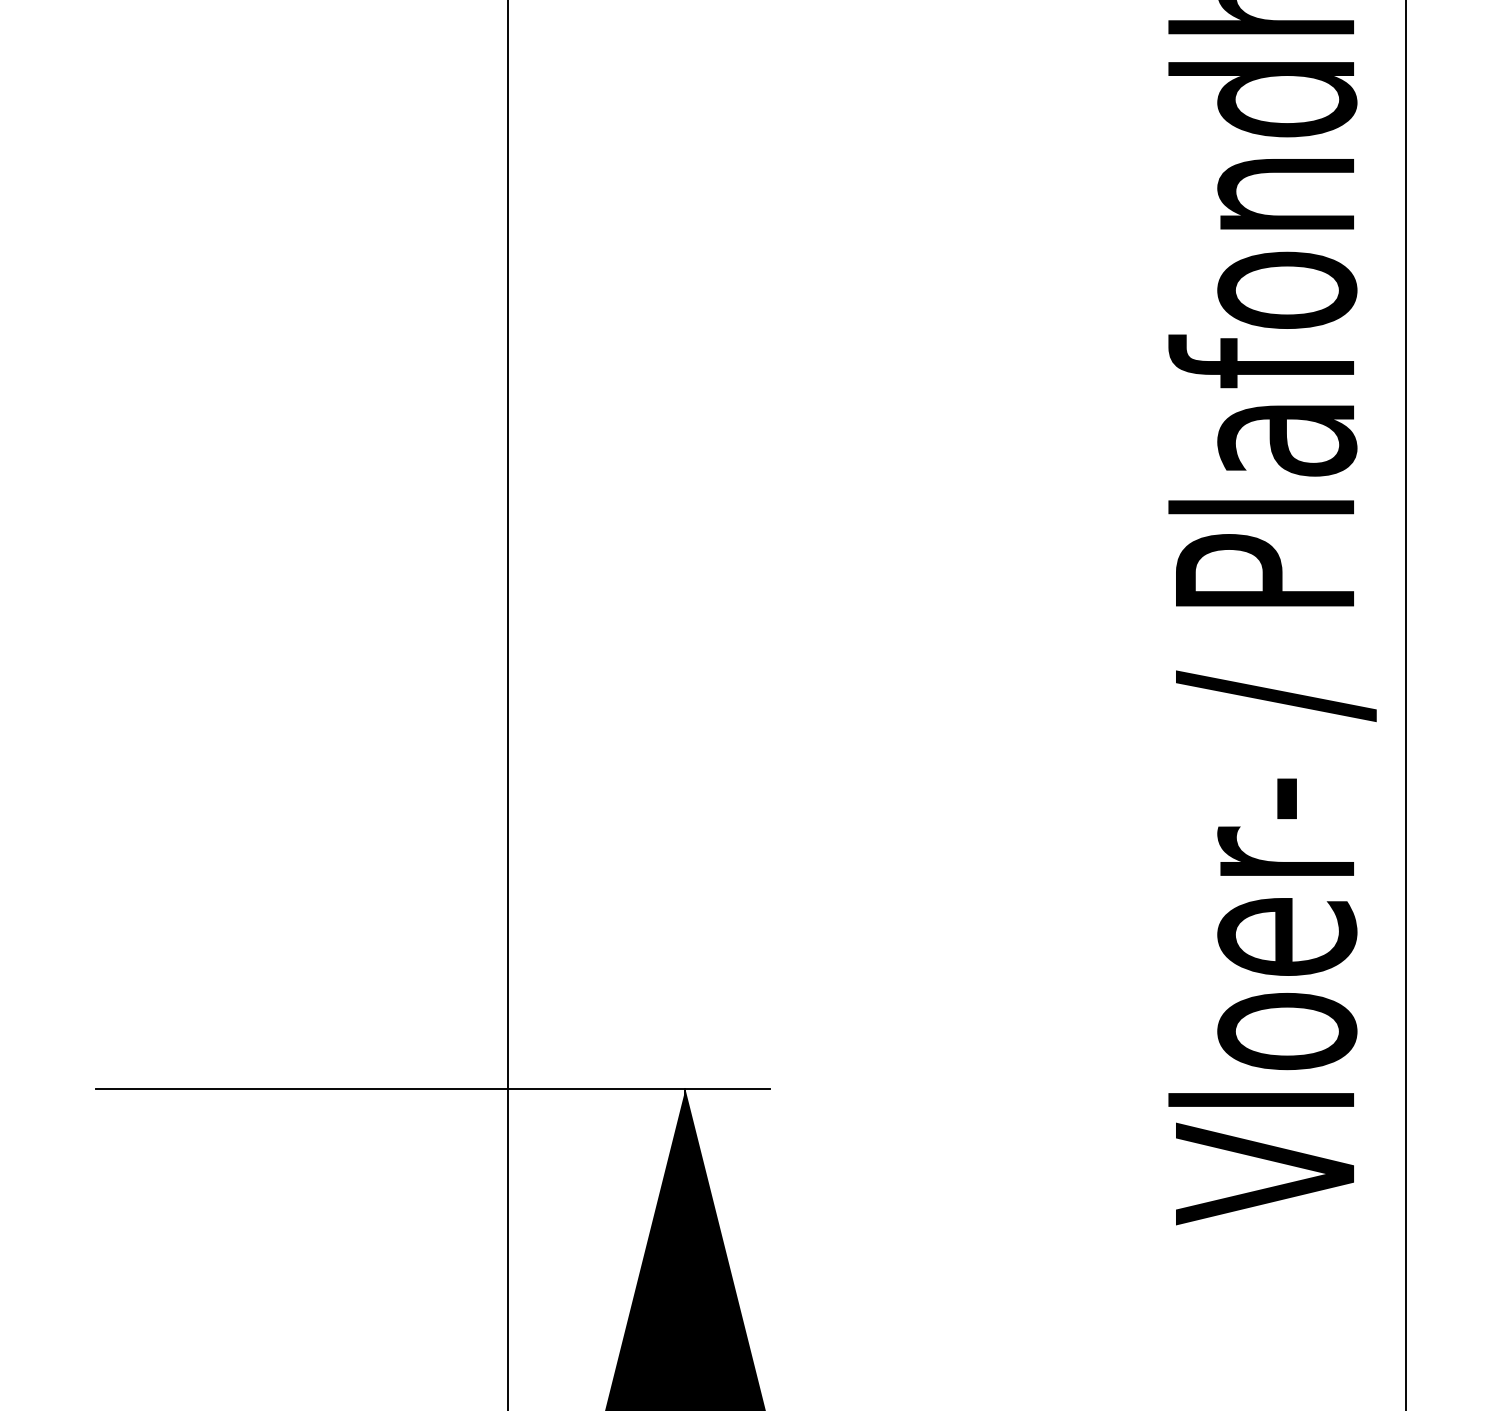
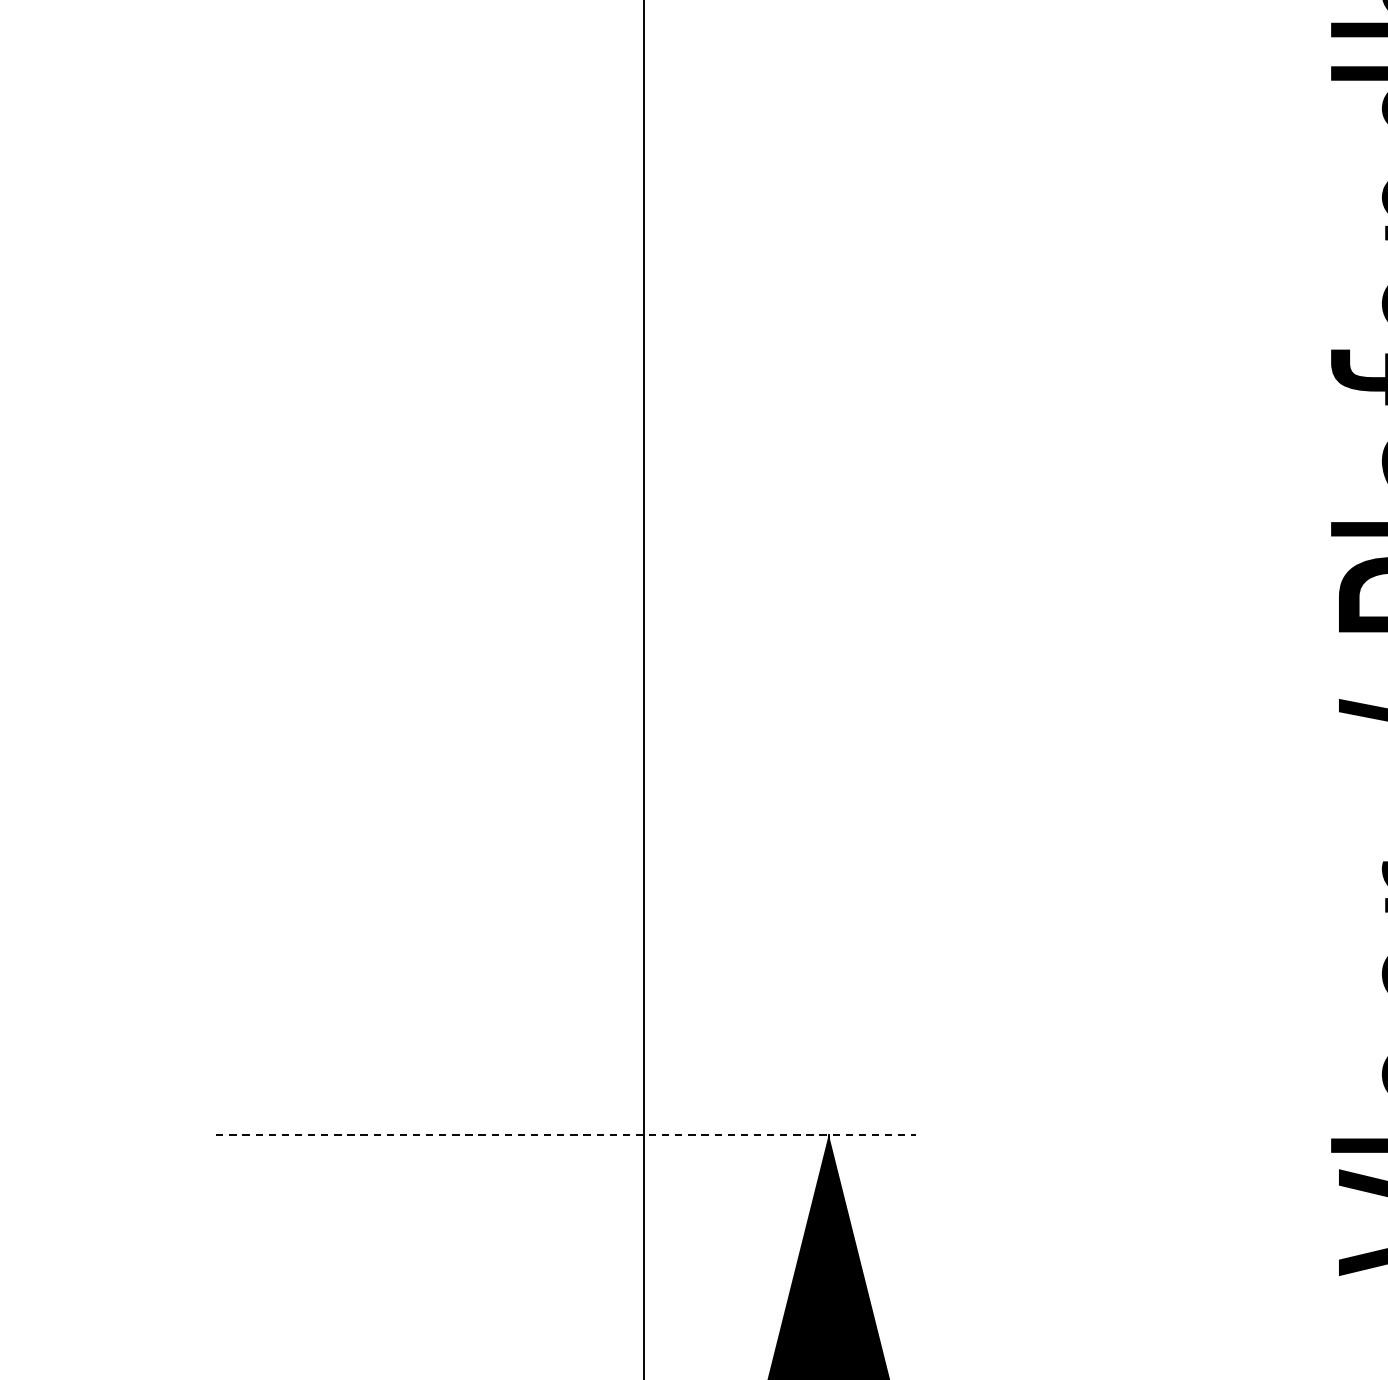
line: (433, 1089) -> (566, 1134), solid -> dashed

